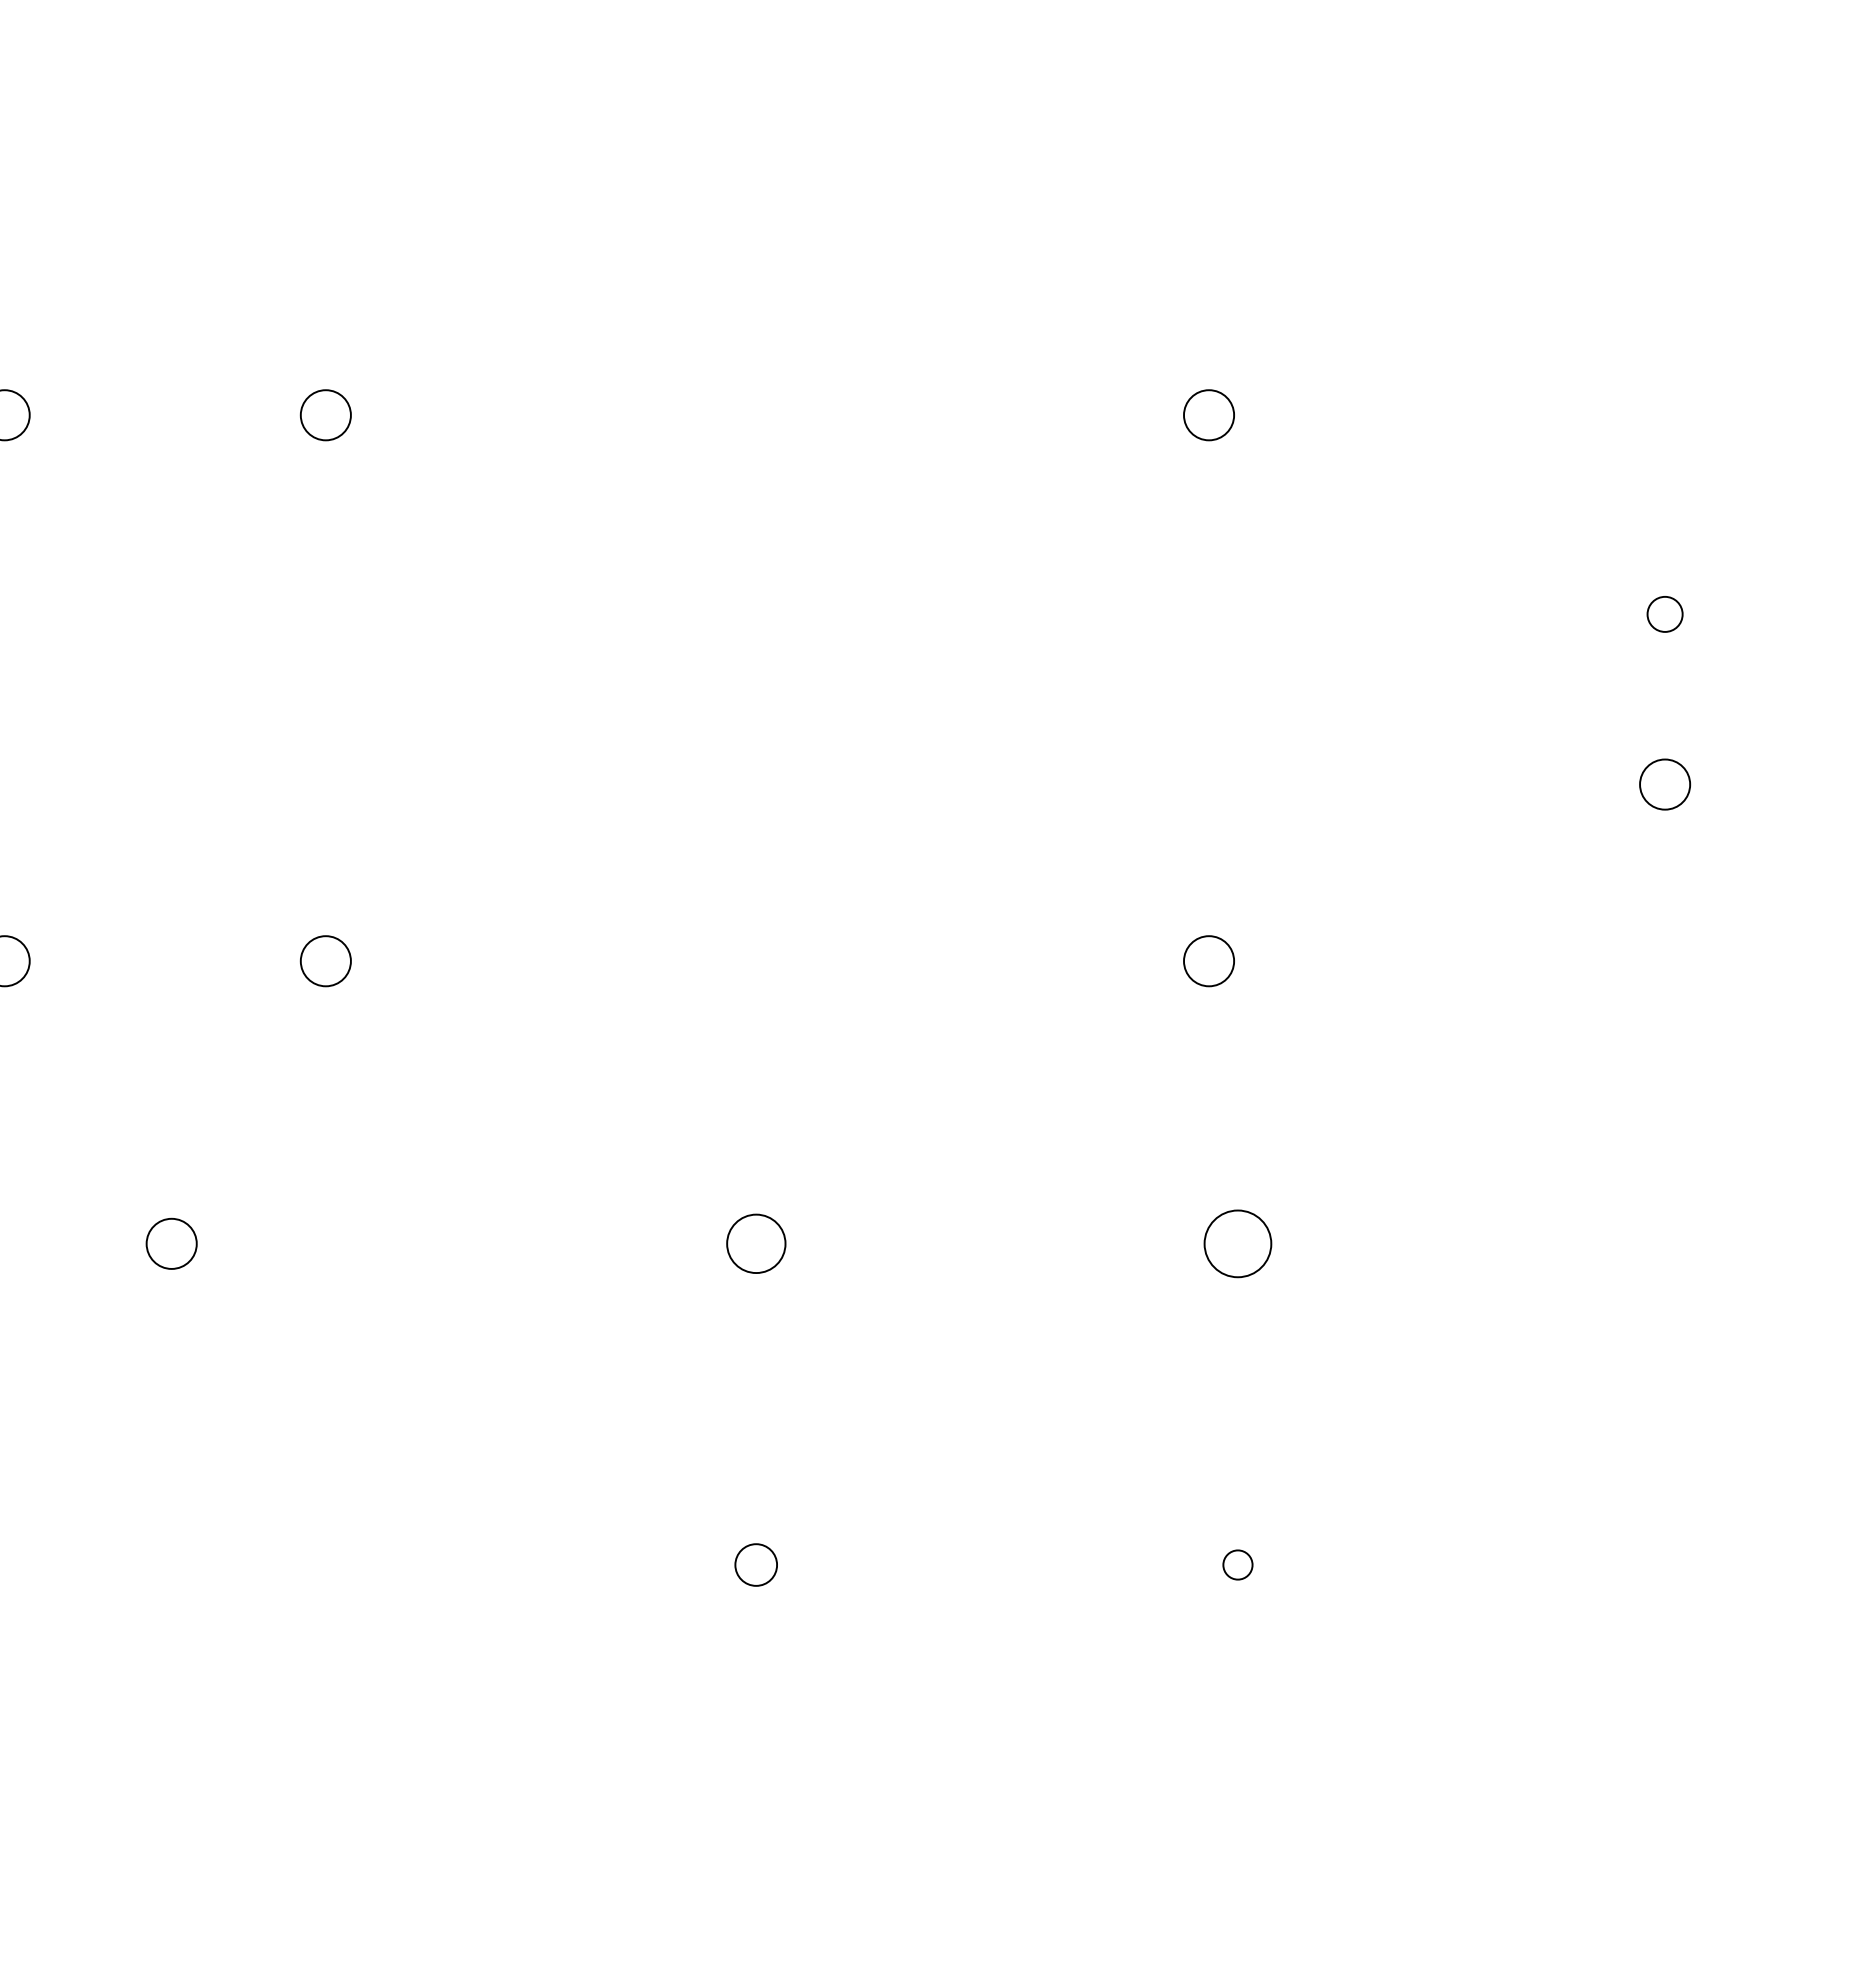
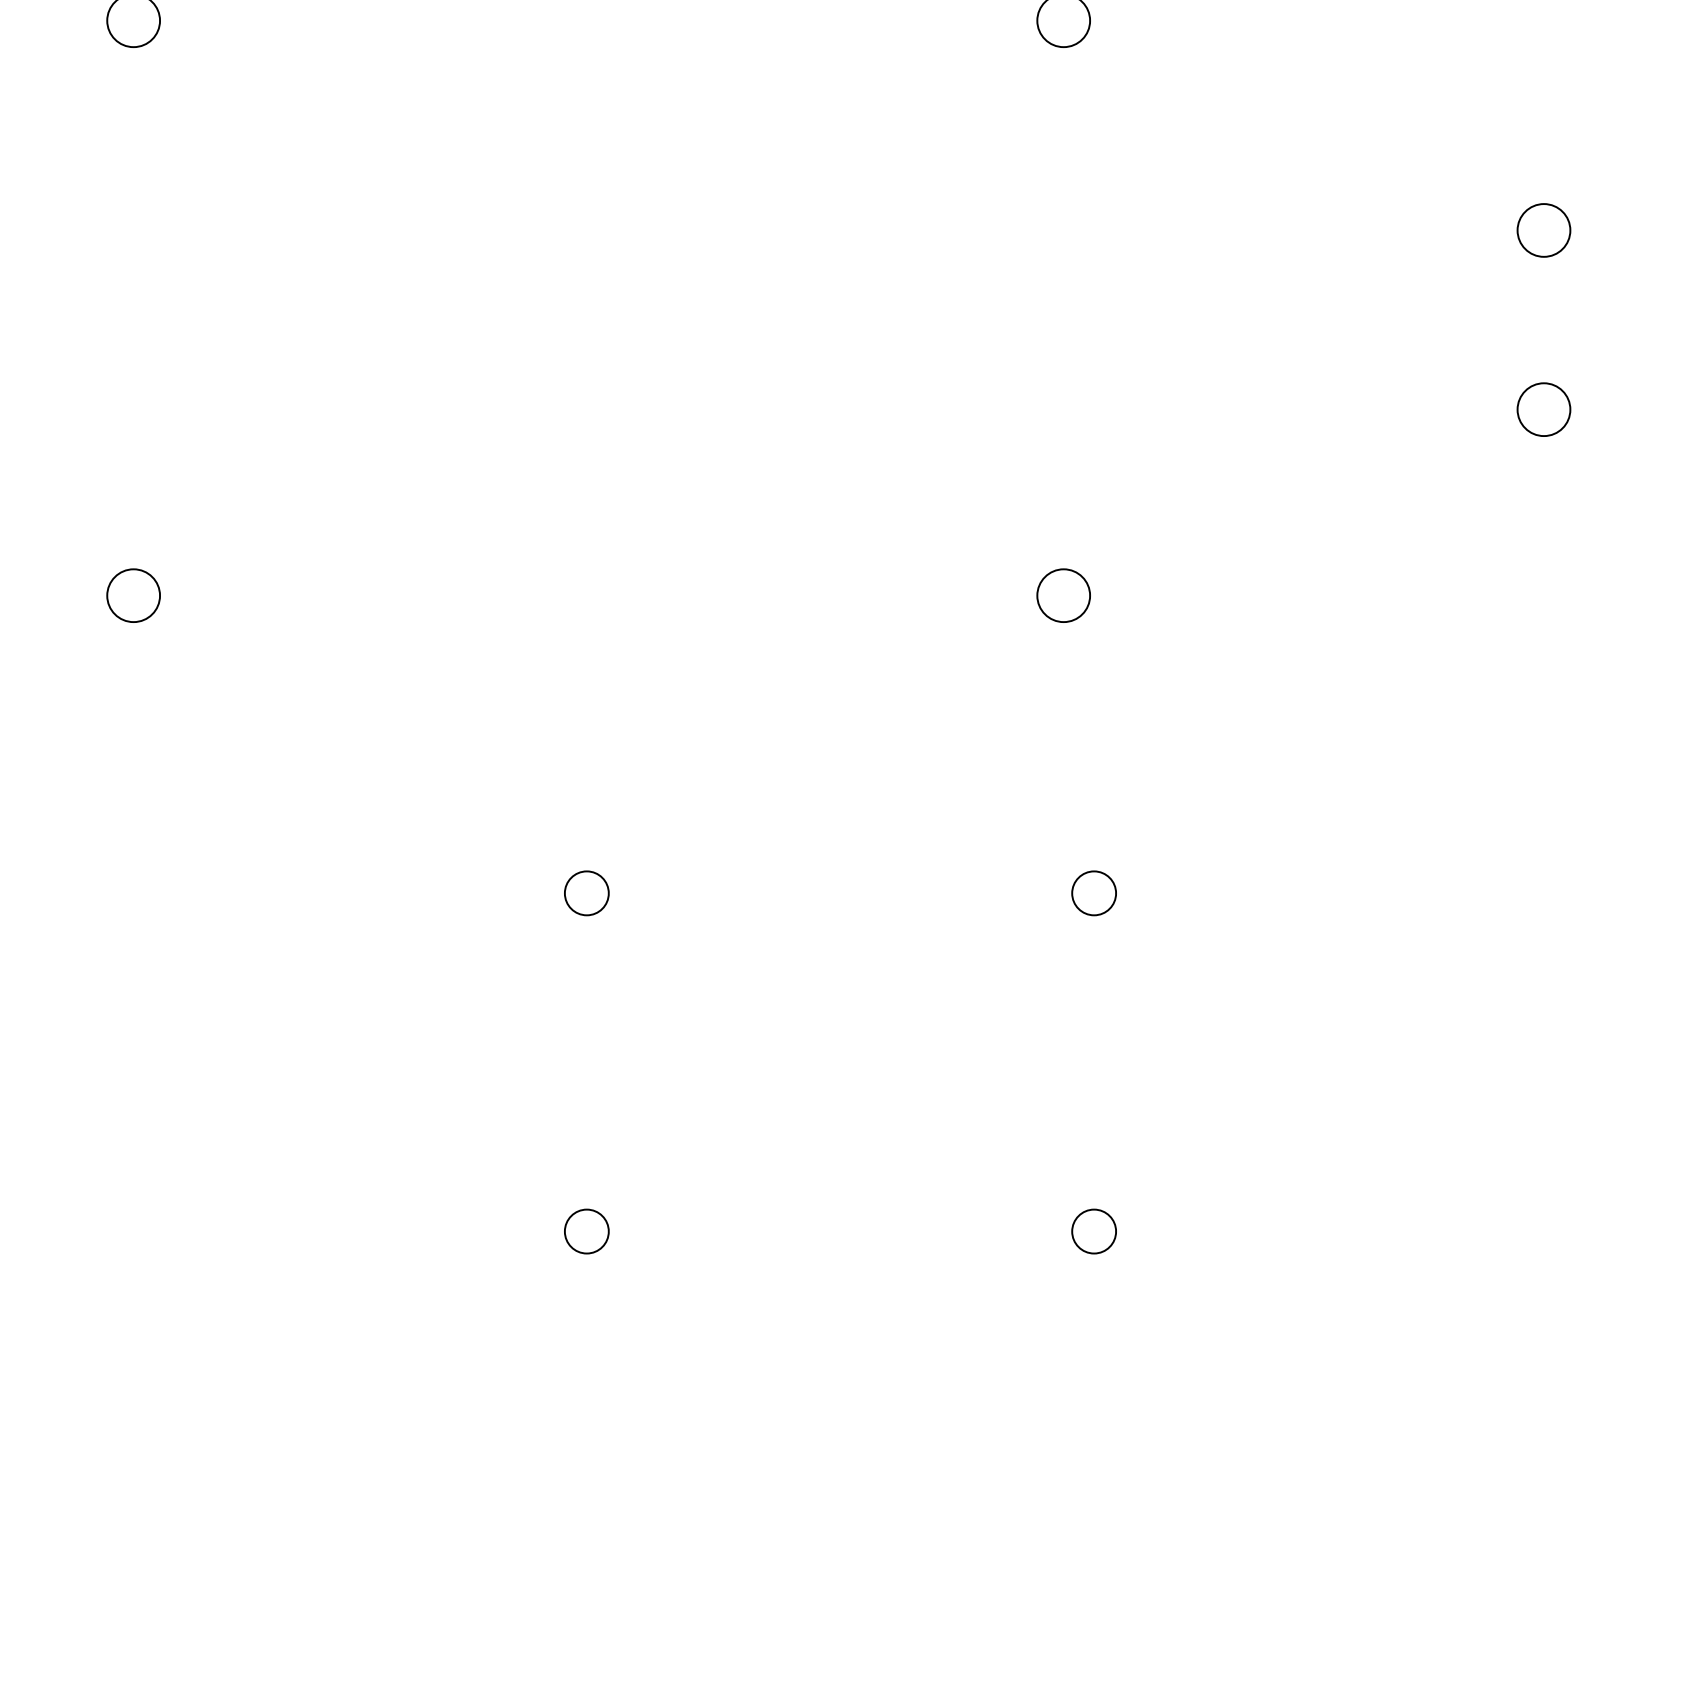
circle: (1665, 614) -> (1544, 230), size x1.43
circle: (755, 1243) -> (586, 892), size x0.71
circle: (1237, 1243) -> (1093, 892), size x0.62
circle: (1237, 1564) -> (1093, 1231), size x1.43

